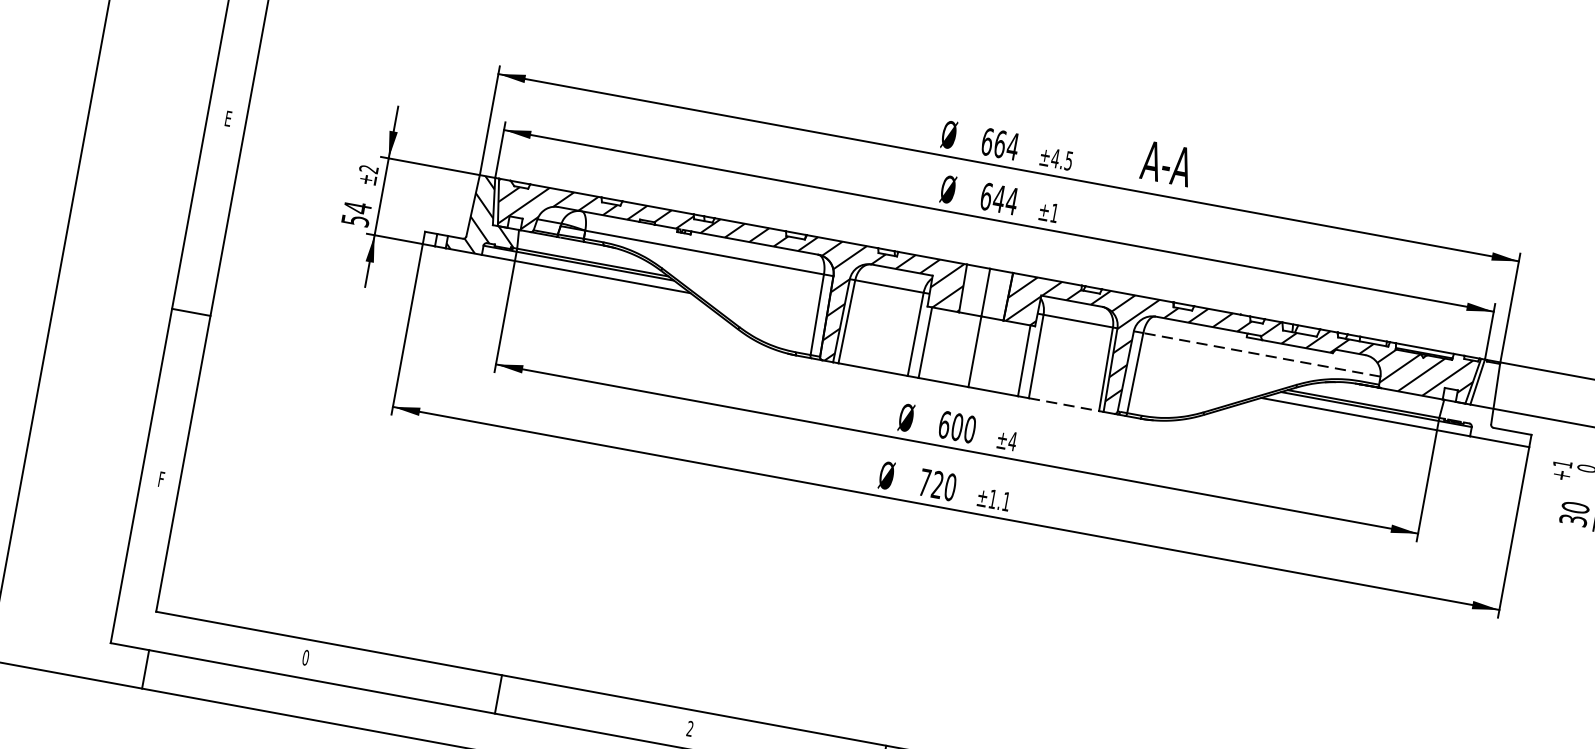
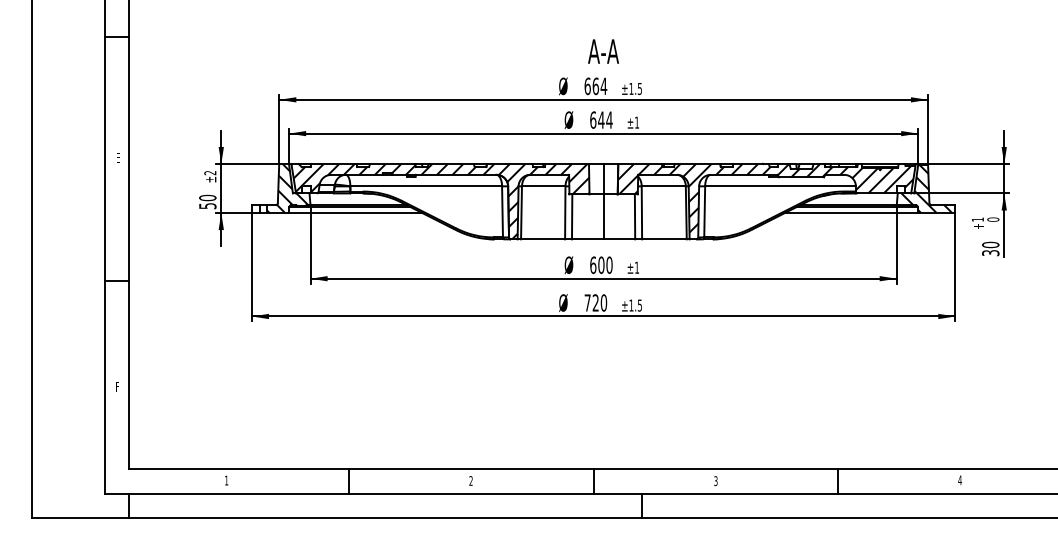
text: (1055, 157) -> (631, 88), ±4.5 -> ±1.5
text: (1166, 163) -> (603, 51), moved
text: (357, 206) -> (207, 197), 54 -> 50
line: (1261, 355) -> (780, 186), dashed -> solid
hatch: (1487, 399) -> (924, 188), added
line: (1064, 404) -> (664, 239), dashed -> solid
text: (1011, 440) -> (636, 267), ±4 -> ±1
text: (1005, 501) -> (639, 305), ±1.1 -> ±1.5
text: (305, 657) -> (226, 480), 0 -> 1

